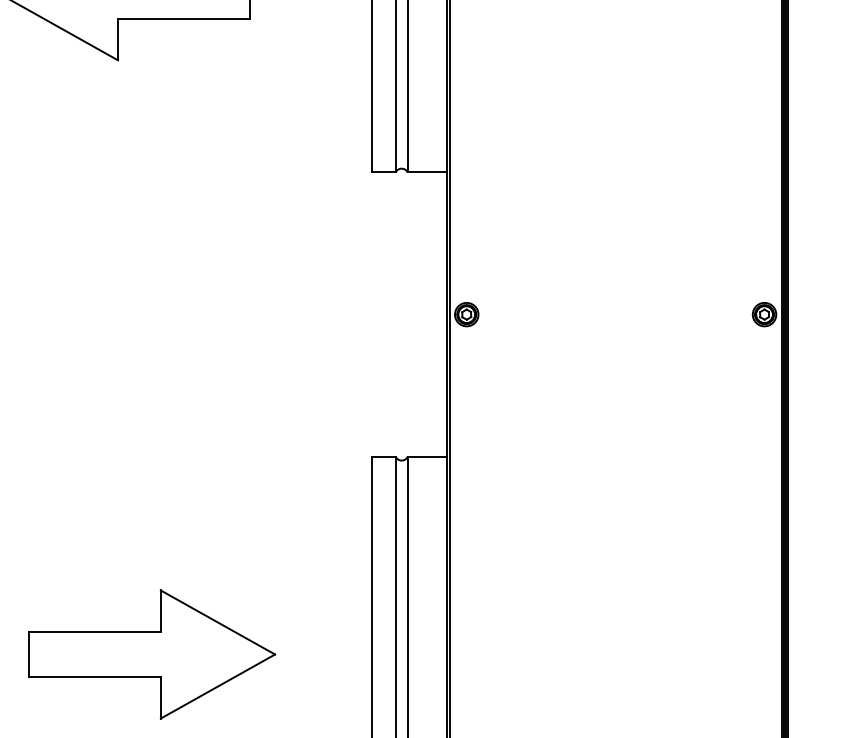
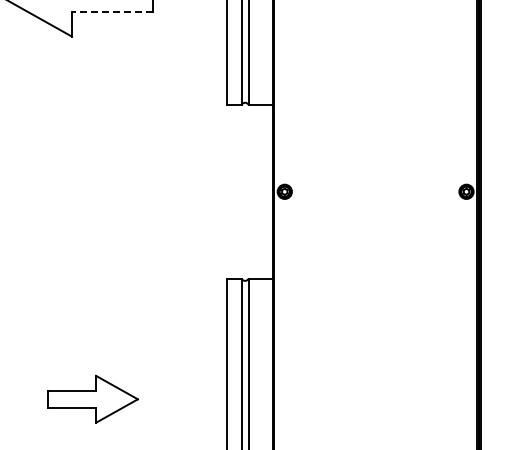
line: (182, 19) -> (111, 11), solid -> dashed
part: (151, 654) -> (92, 399), size x0.6

